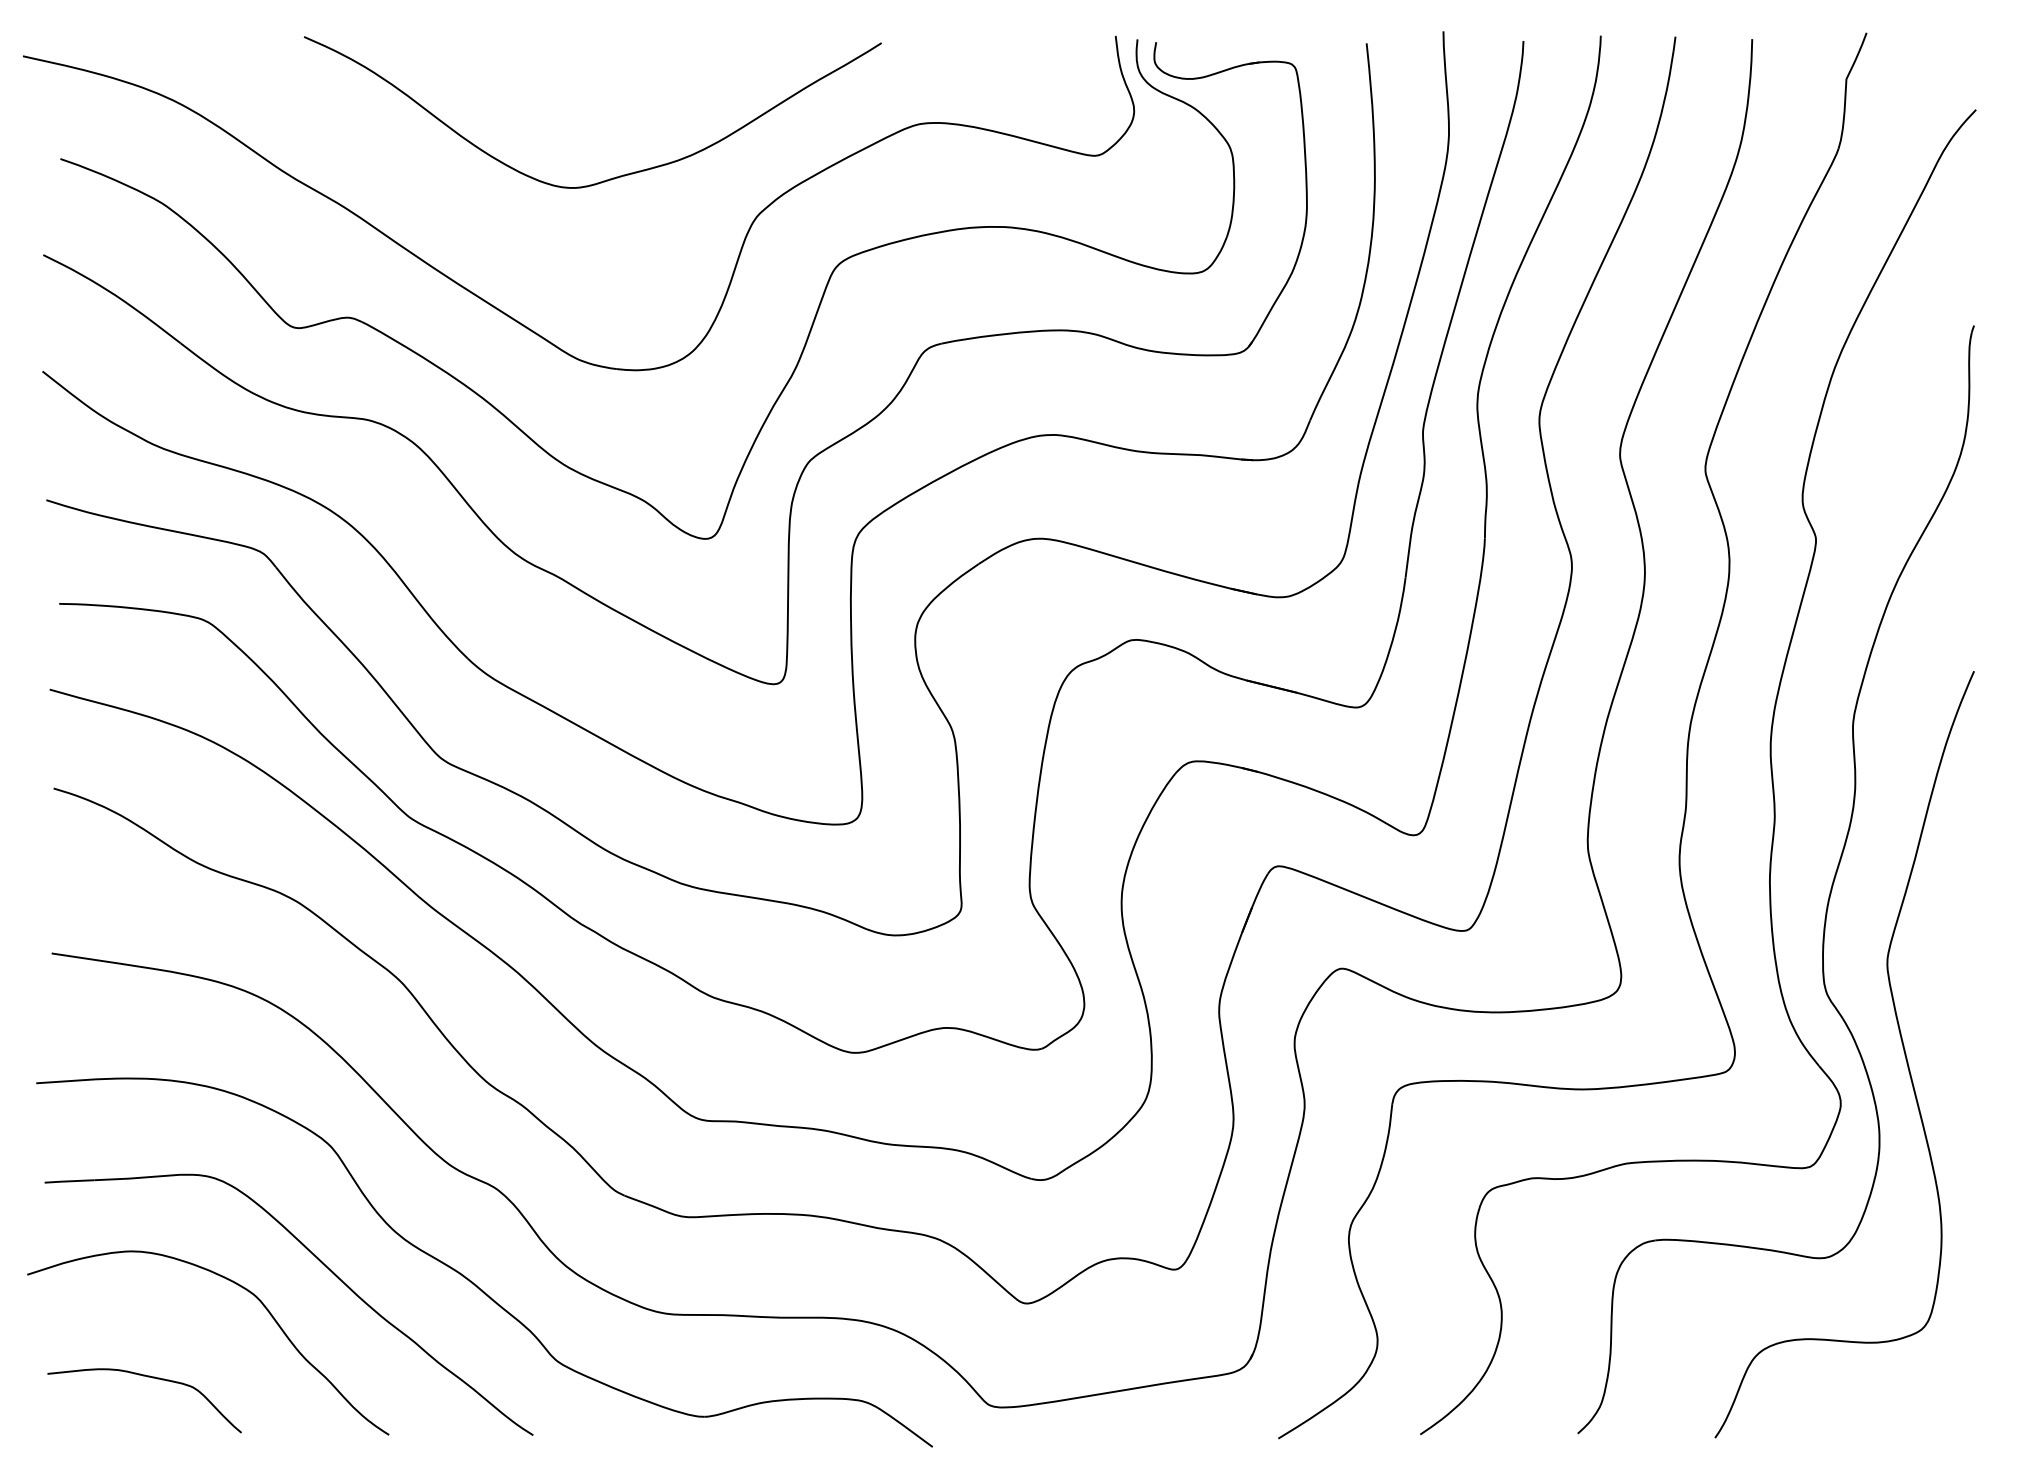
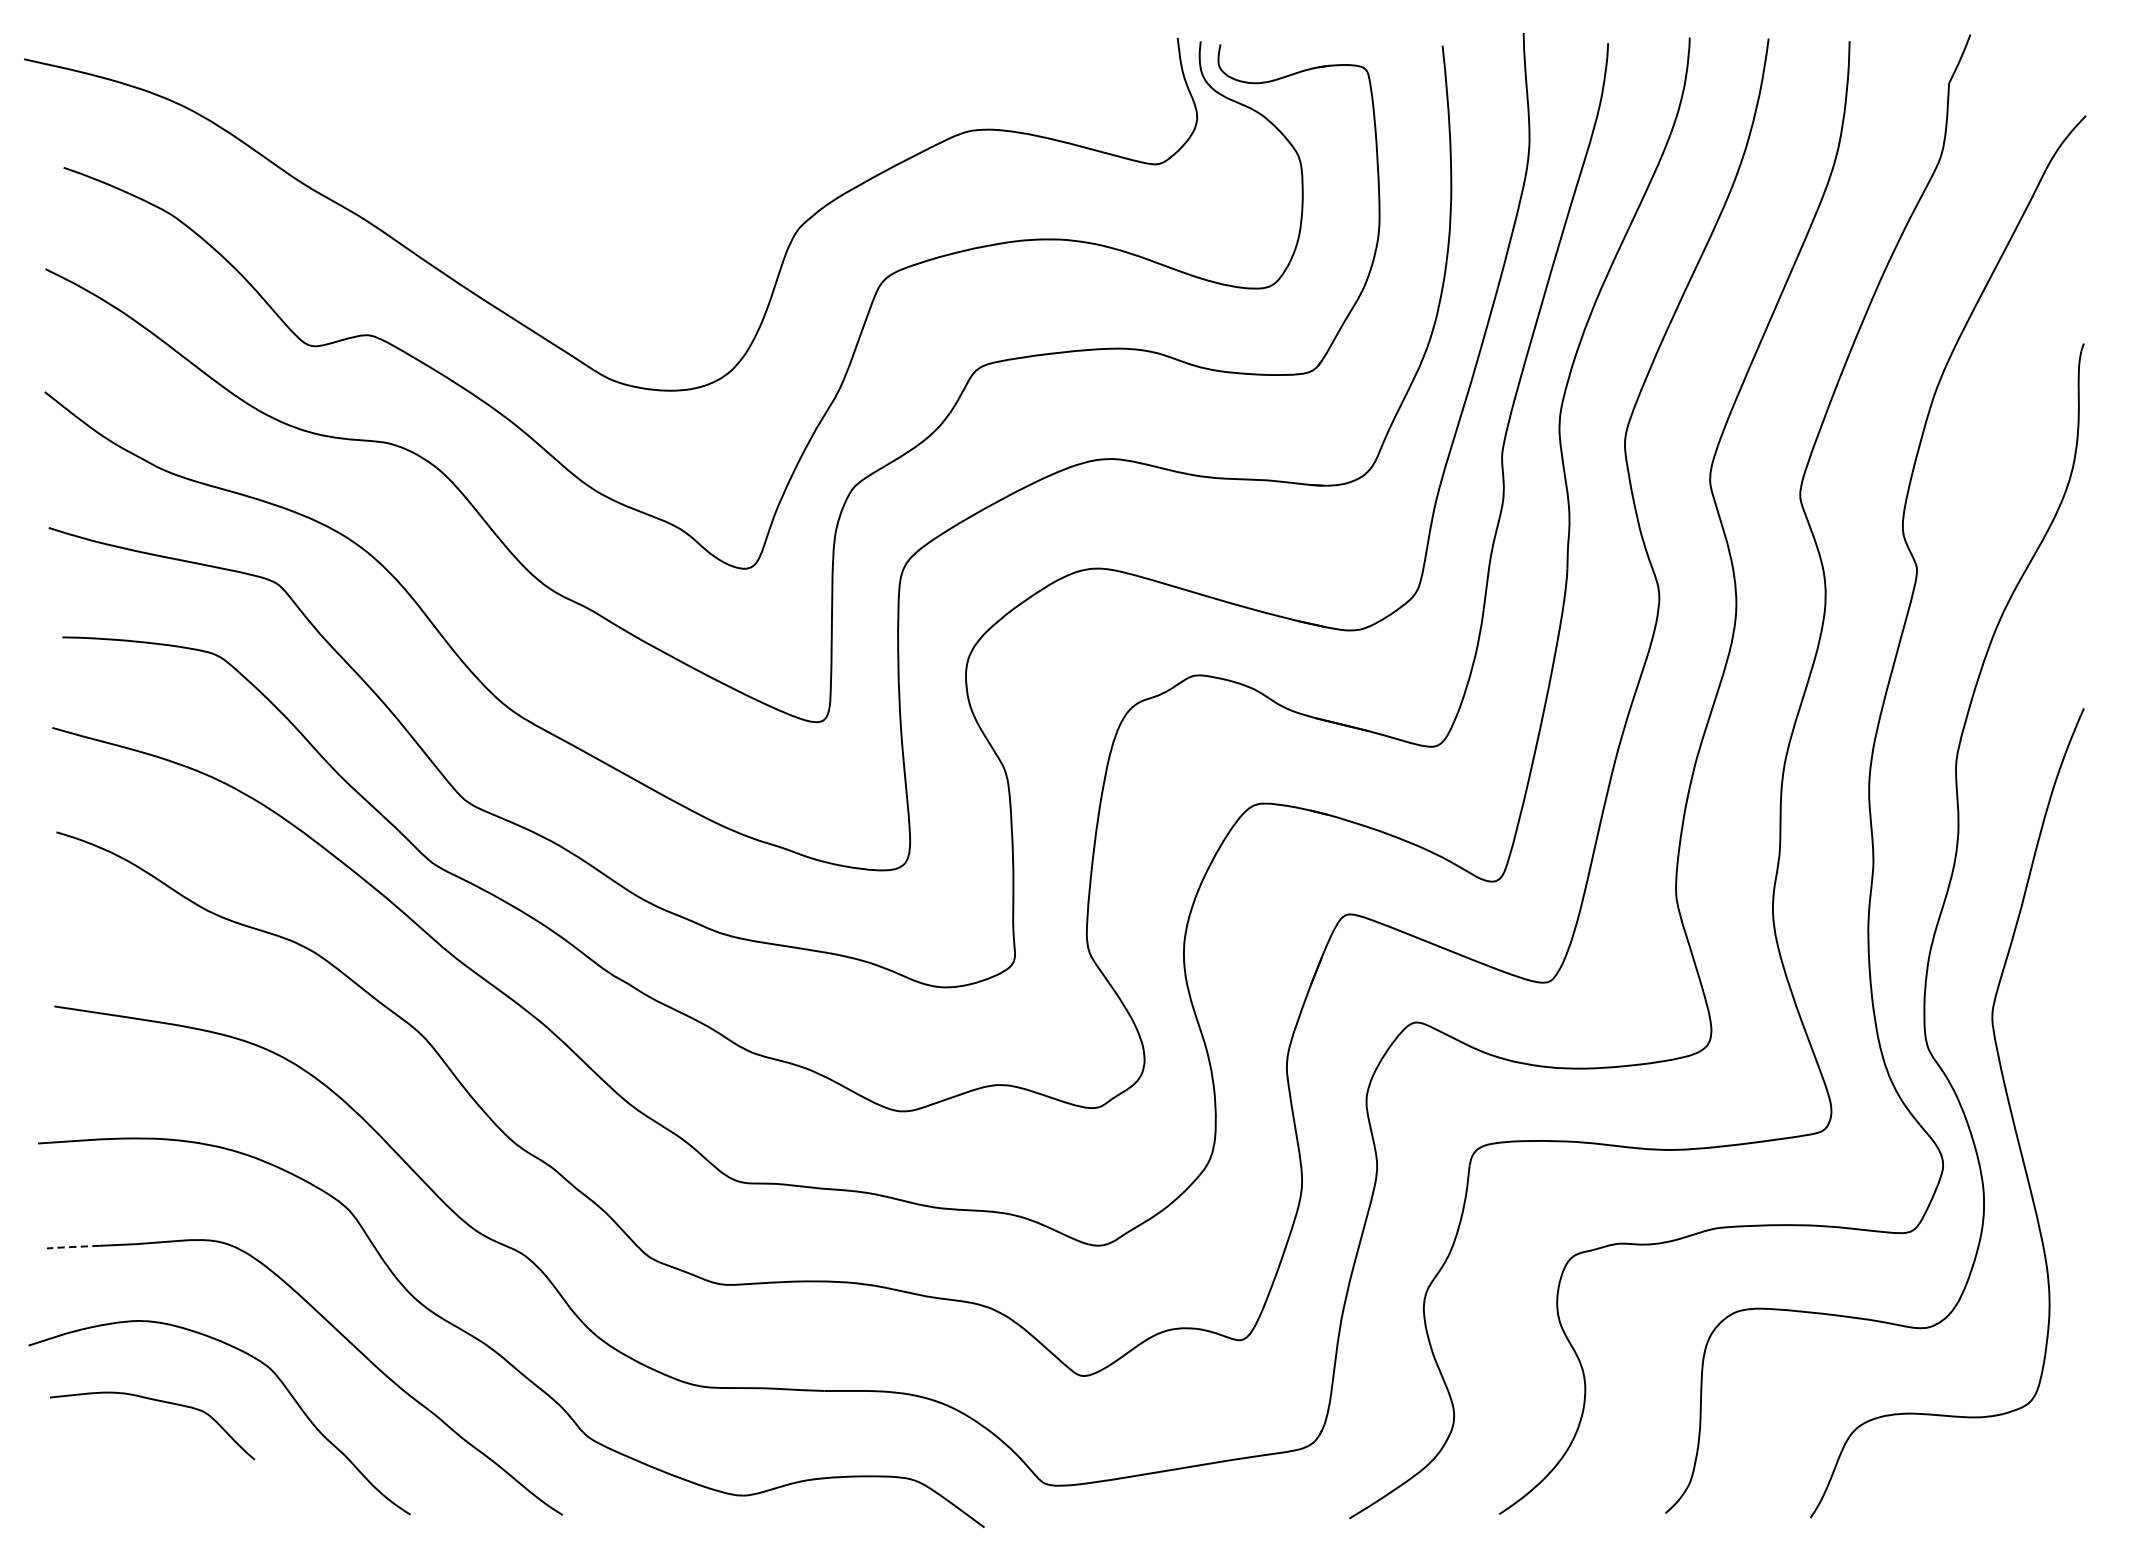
curve: (609, 178) -> (643, 188), removed
line: (68, 1181) -> (72, 1247), solid -> dashed
curve: (147, 1377) -> (155, 1401), moved

